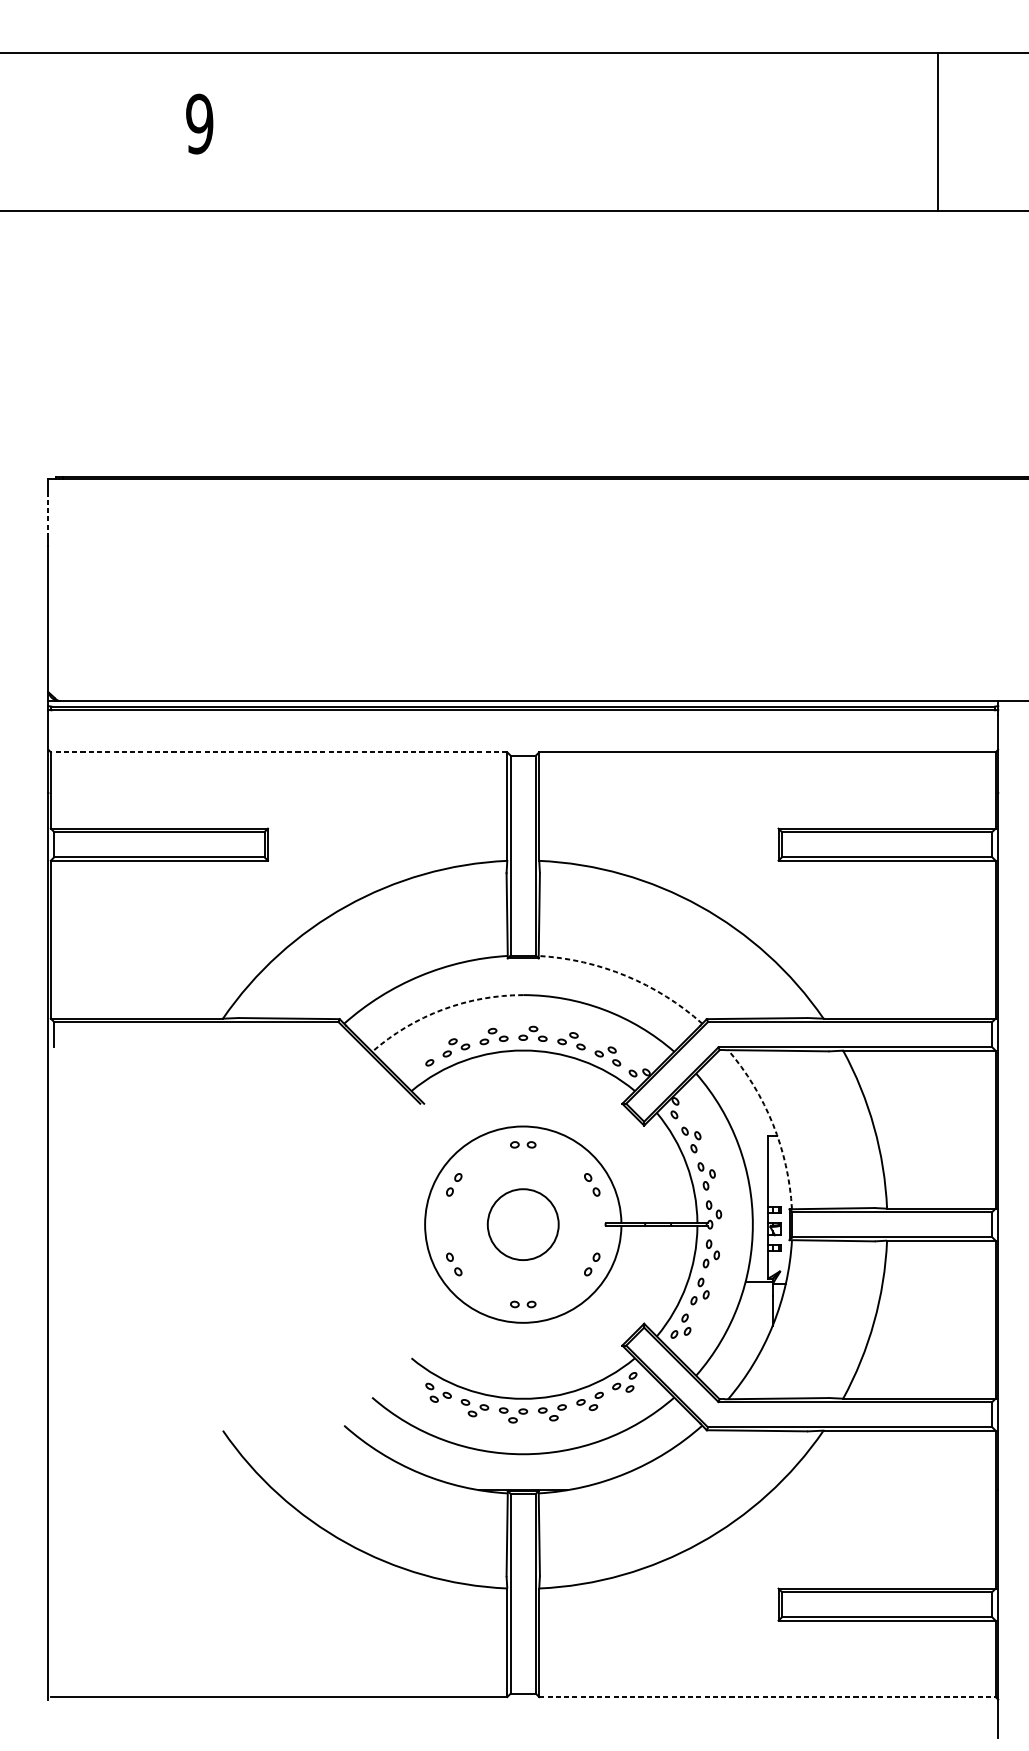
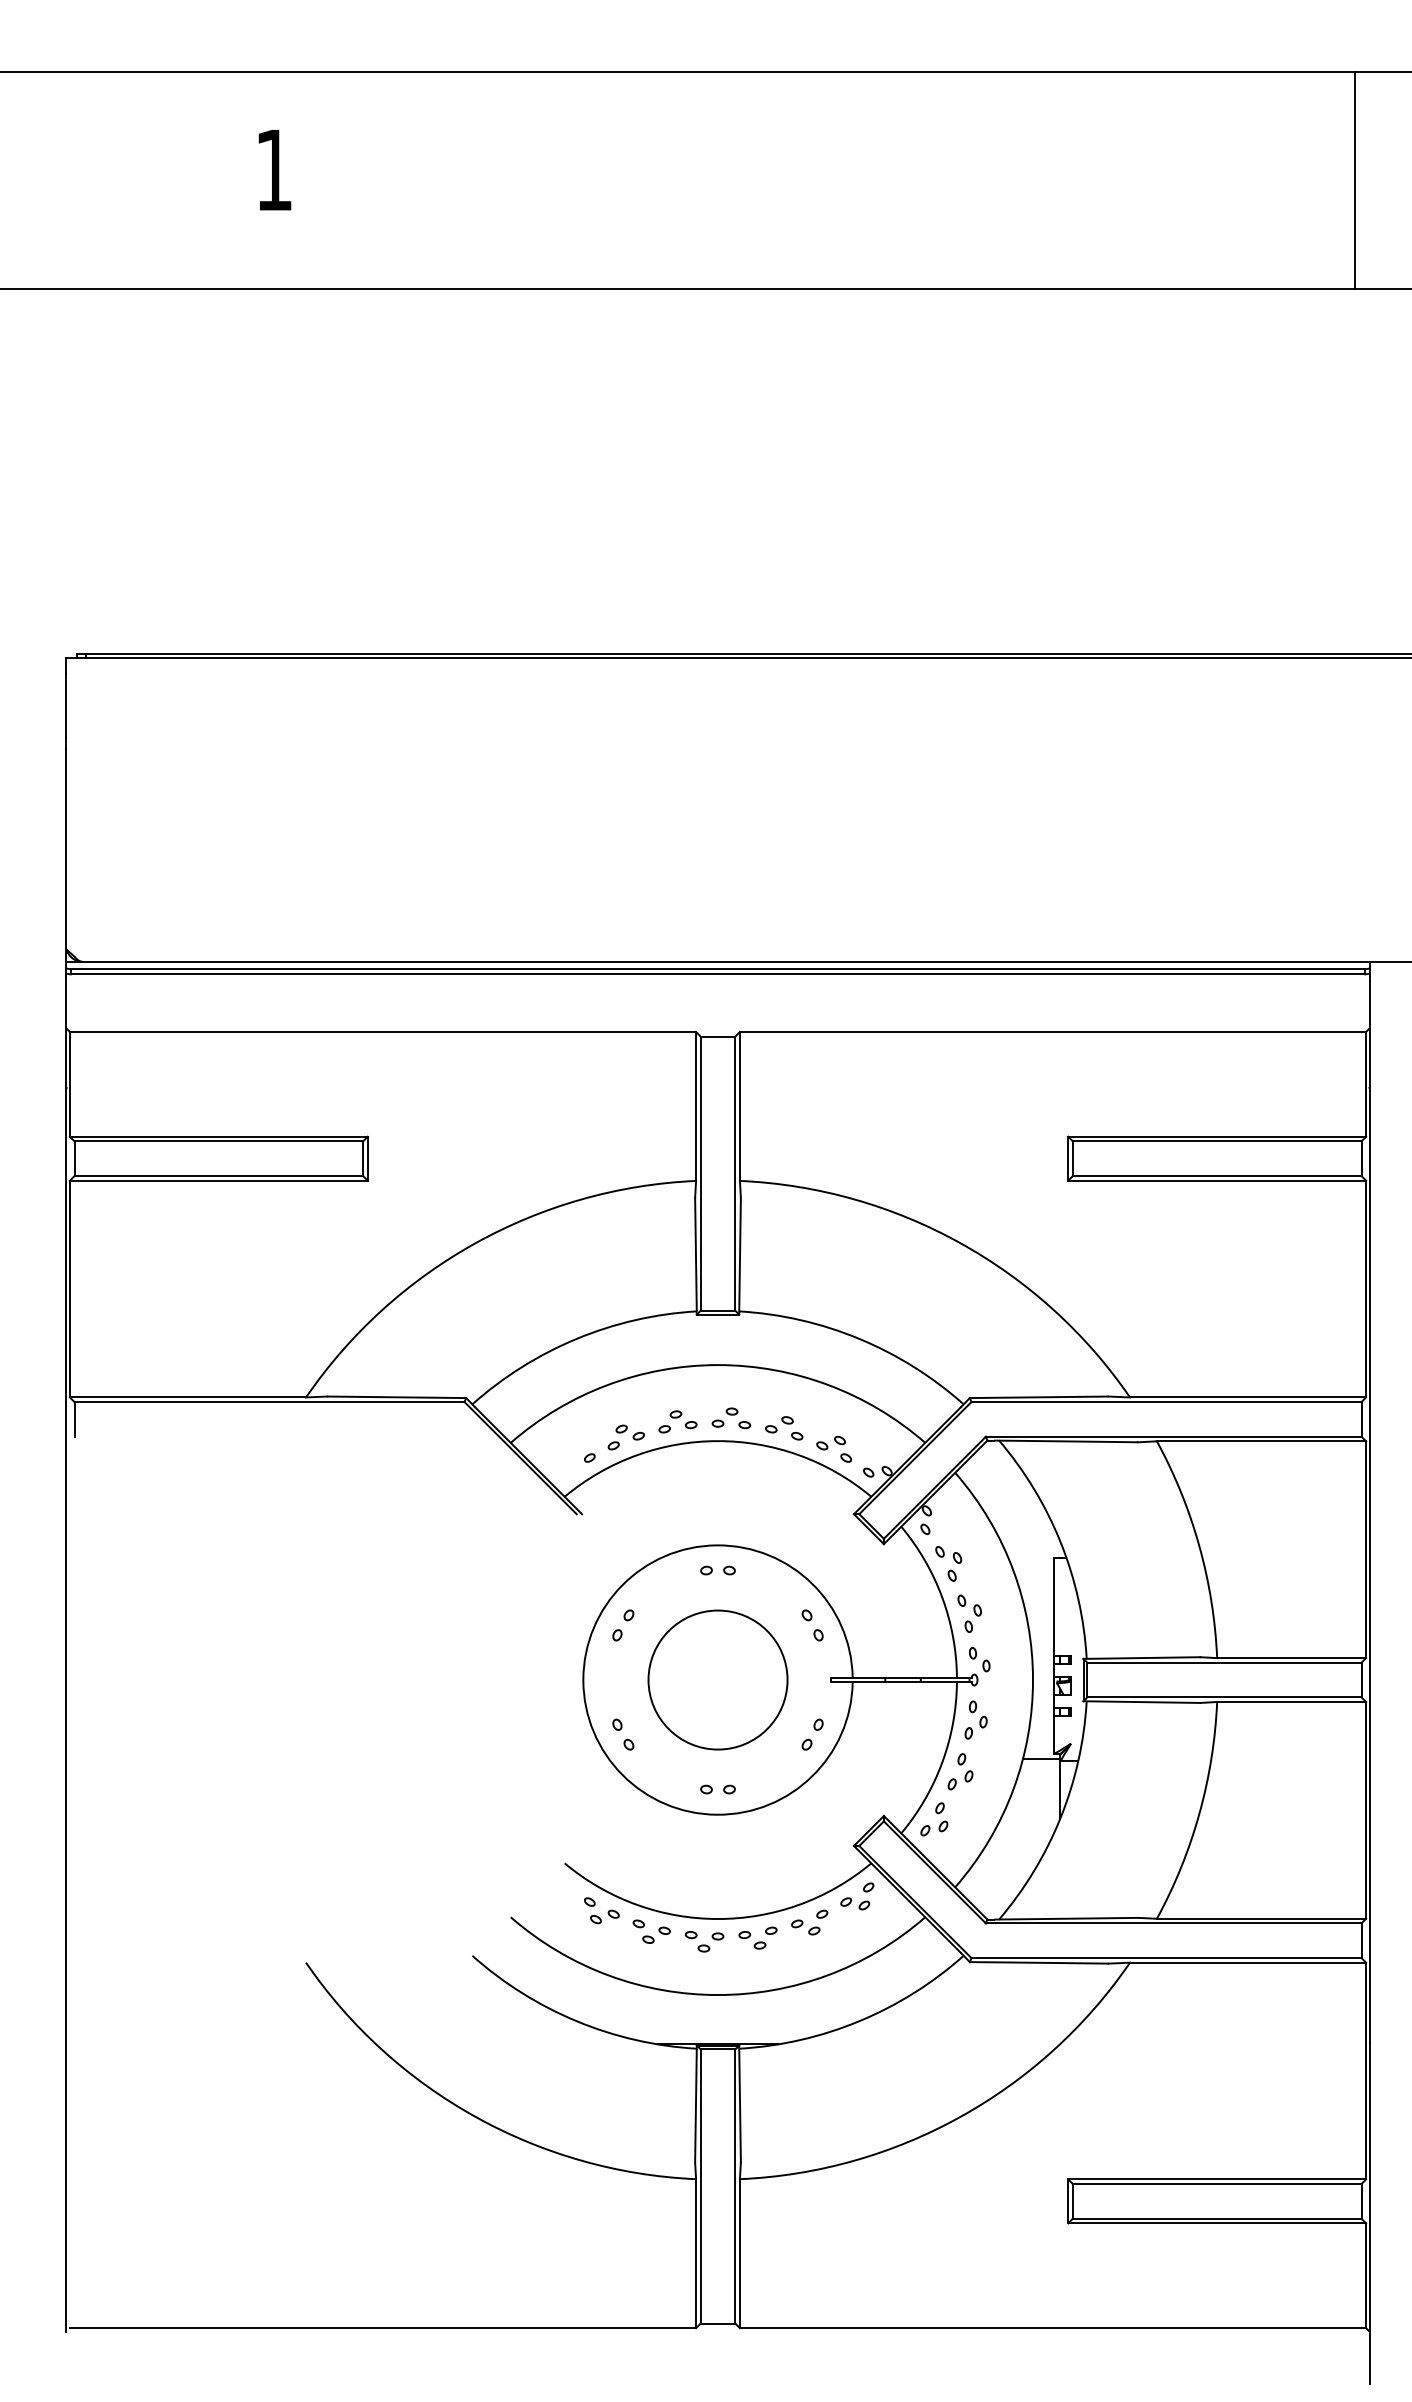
text: (199, 123) -> (273, 169), 9 -> 1
line: (937, 131) -> (1354, 180), moved
line: (48, 514) -> (66, 705), dashed -> solid
line: (278, 752) -> (382, 1032), dashed -> solid
arc: (626, 975) -> (859, 1338), dashed -> solid
arc: (442, 1009) -> (607, 1385), dashed -> solid
arc: (772, 1124) -> (1060, 1542), dashed -> solid
circle: (522, 1224) -> (717, 1679), size x1.43
line: (767, 1697) -> (1053, 2328), dashed -> solid

